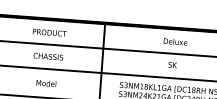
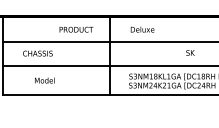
text: (49, 32) -> (76, 29), moved
text: (175, 41) -> (142, 29), moved
text: (48, 56) -> (37, 53), moved
text: (172, 64) -> (190, 52), moved
text: (46, 83) -> (44, 80), moved

